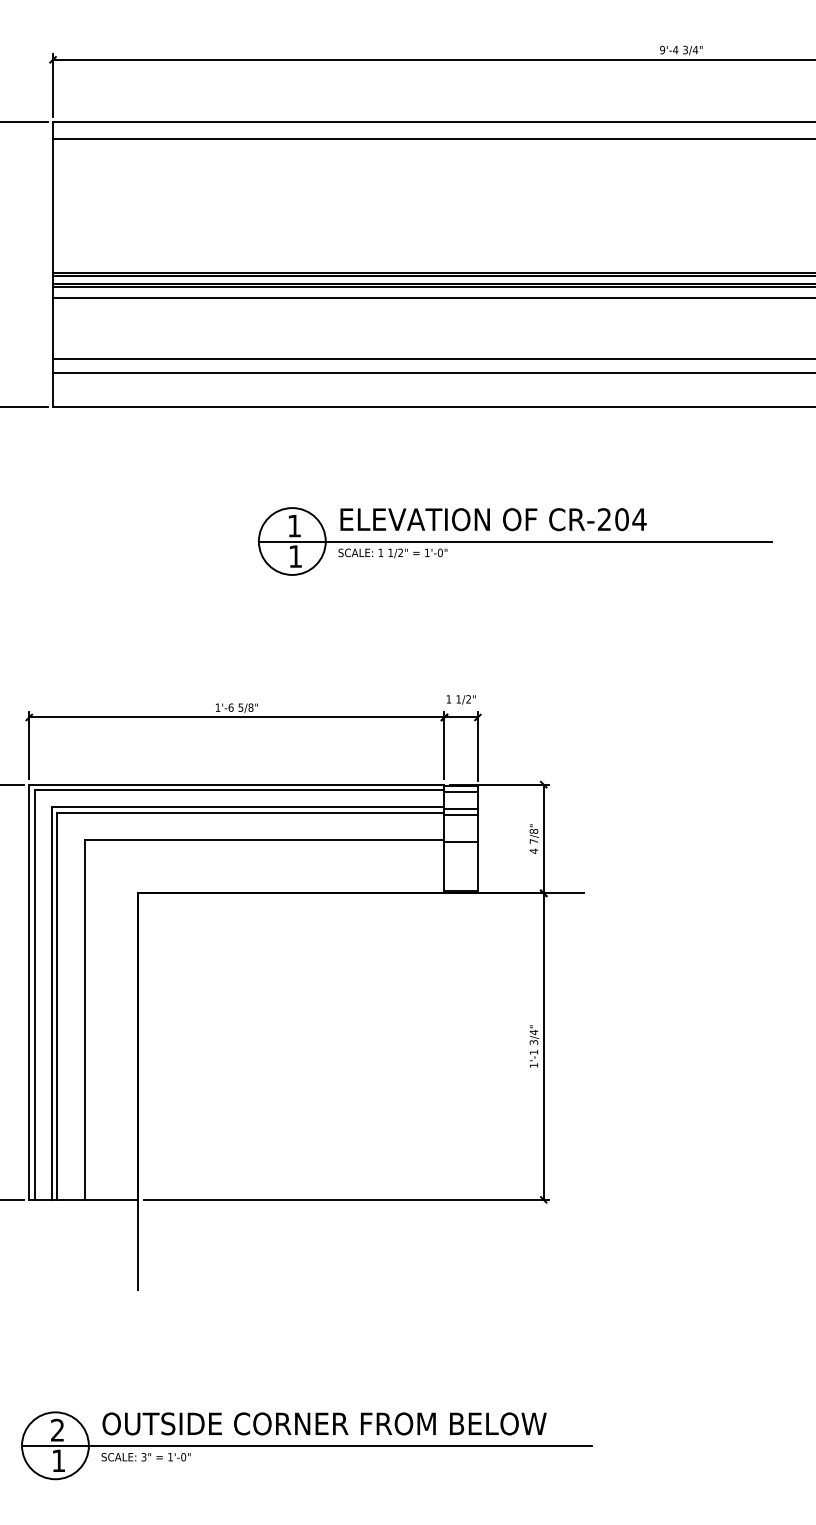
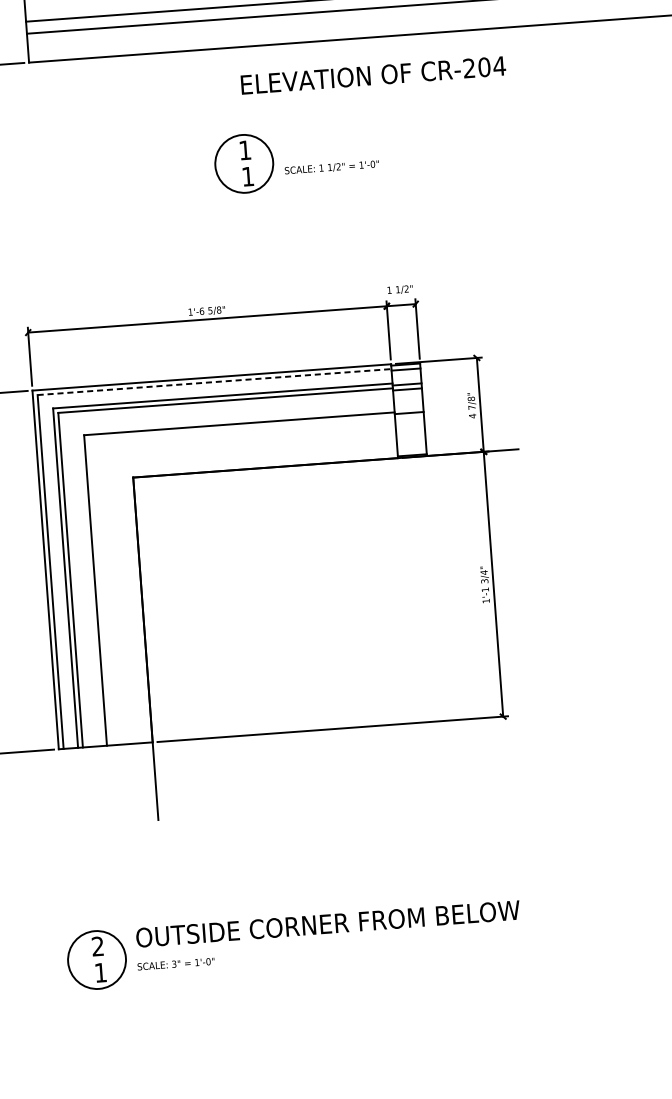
text: (493, 519) -> (373, 75), moved
line: (514, 541) -> (436, 149), removed
line: (239, 790) -> (214, 382), solid -> dashed
line: (307, 1445) -> (314, 943), removed

